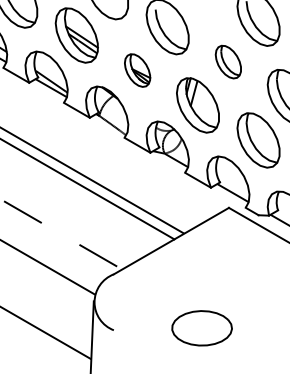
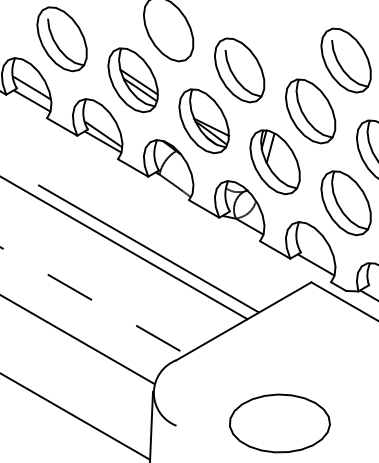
part: (228, 62) -> (310, 111), size x1.67
part: (137, 70) -> (204, 121), size x1.67
part: (201, 328) -> (279, 423), size x1.43

